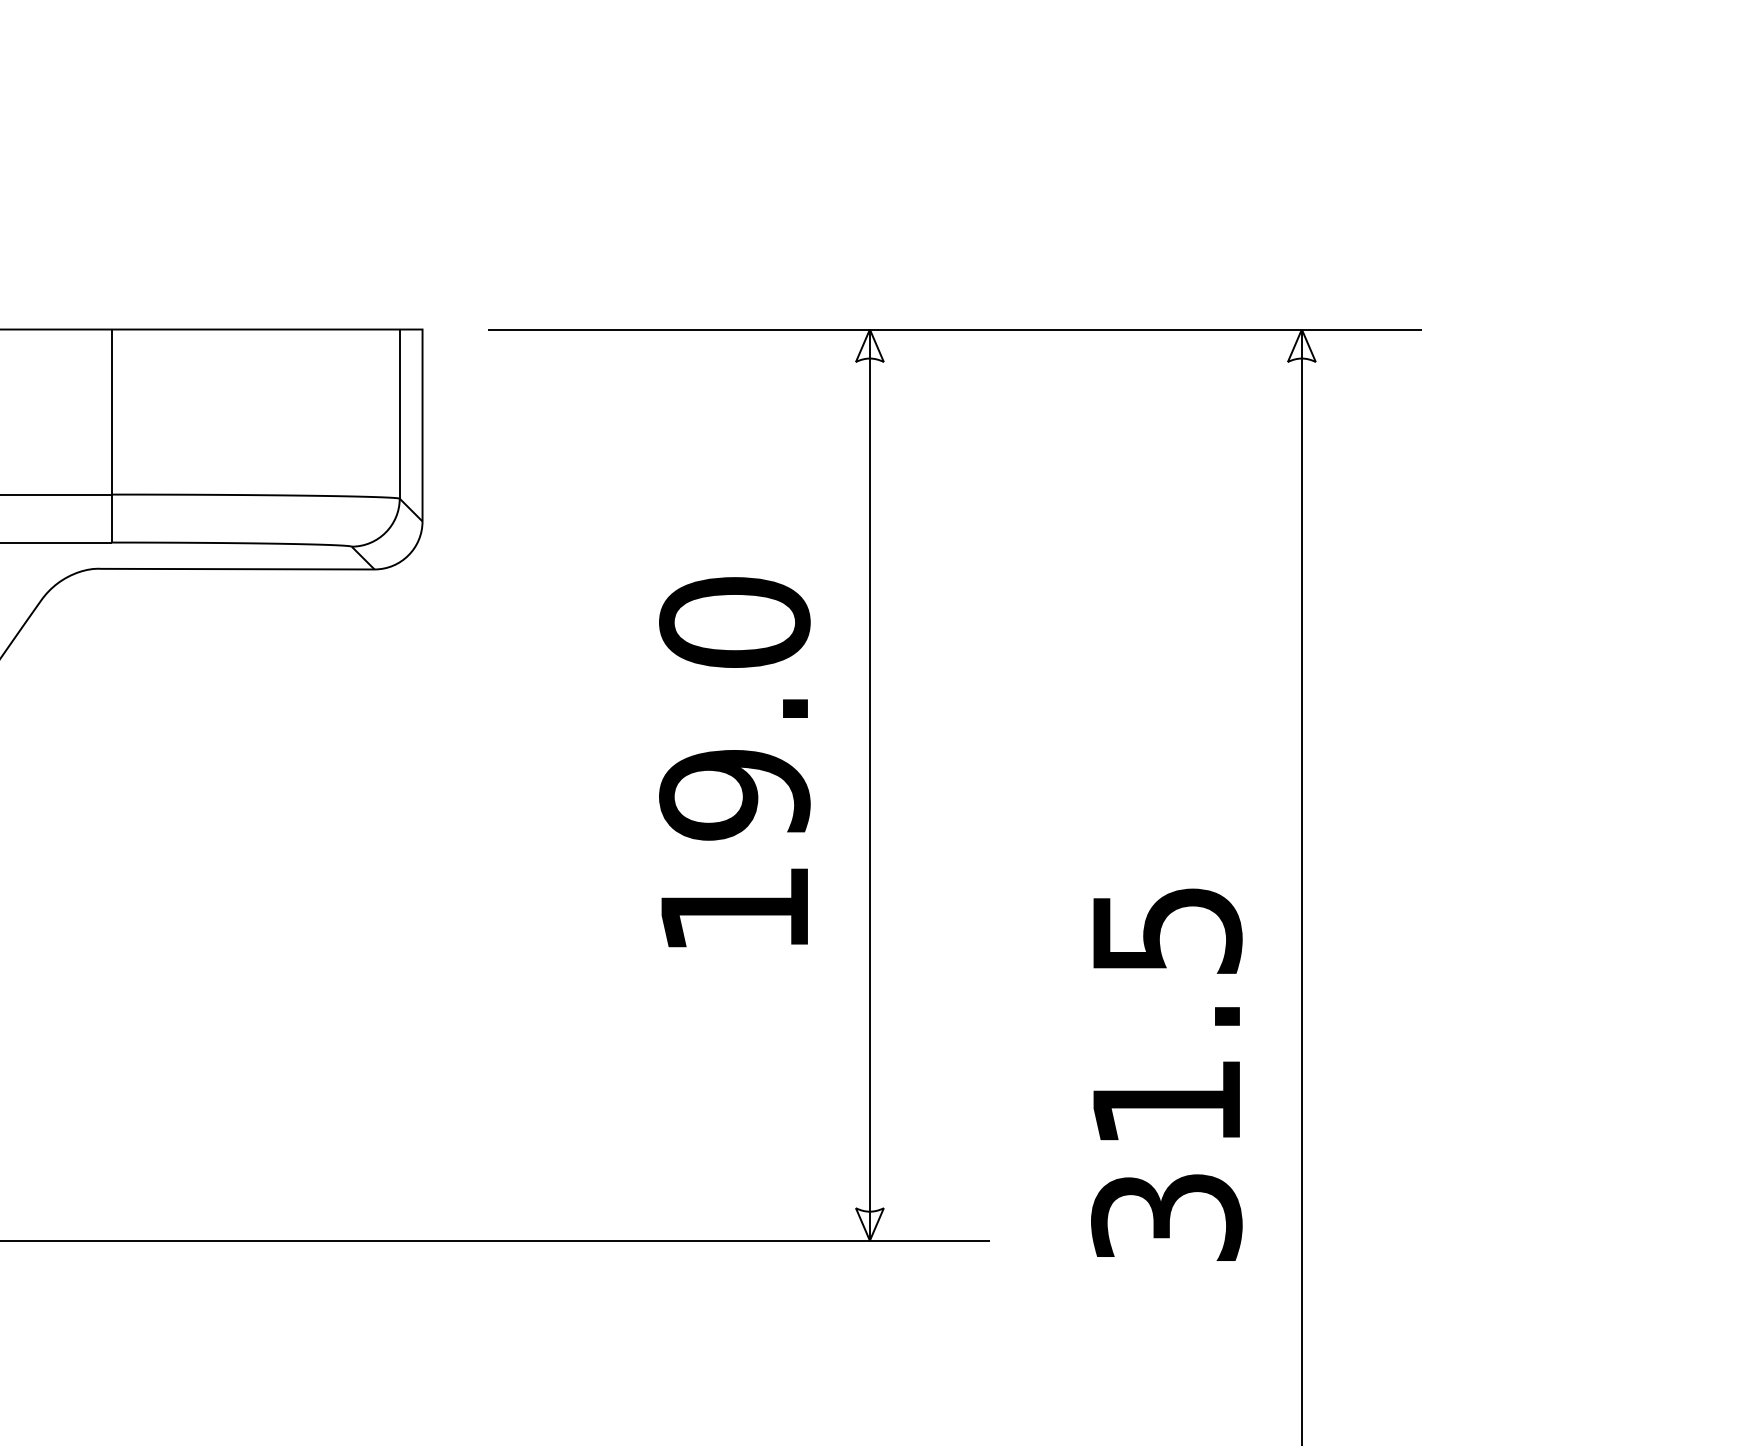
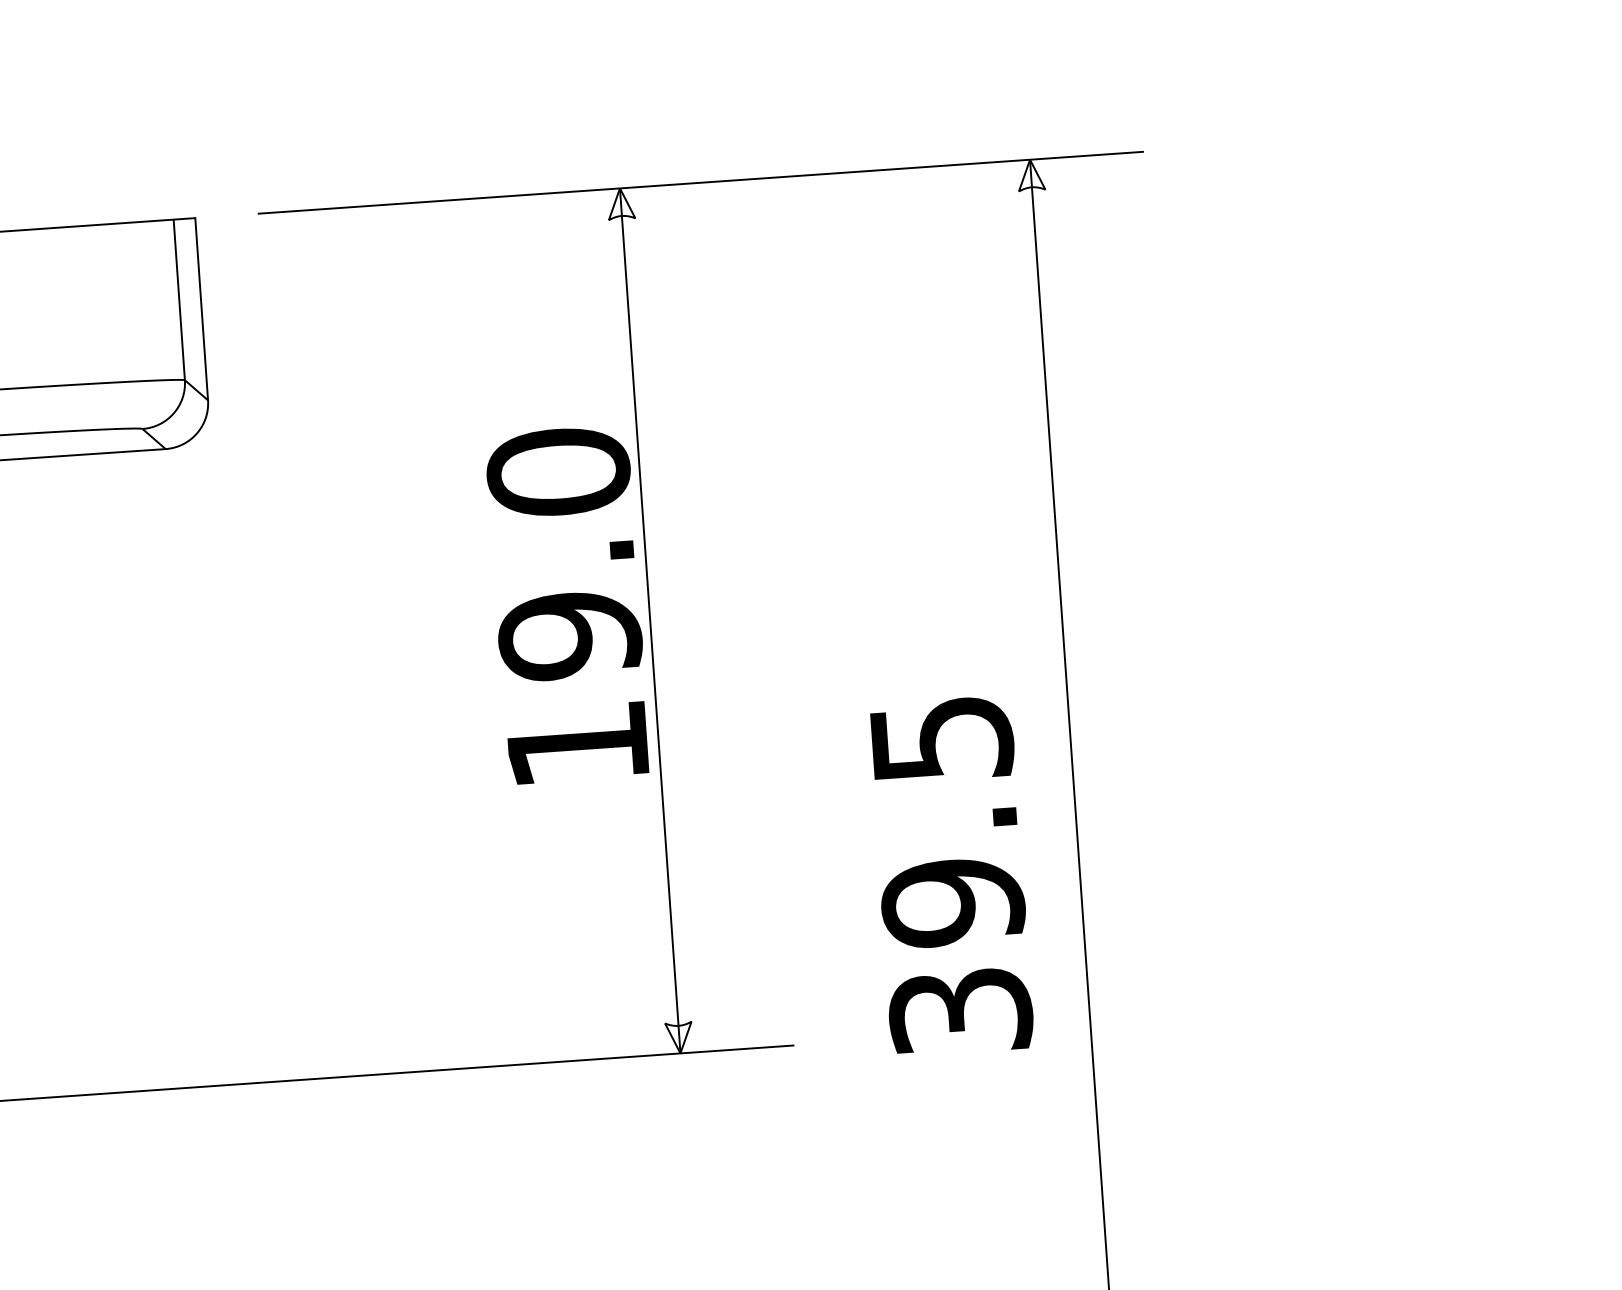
text: (734, 762) -> (567, 605), moved
text: (1166, 1102) -> (952, 902), 31.5 -> 39.5

